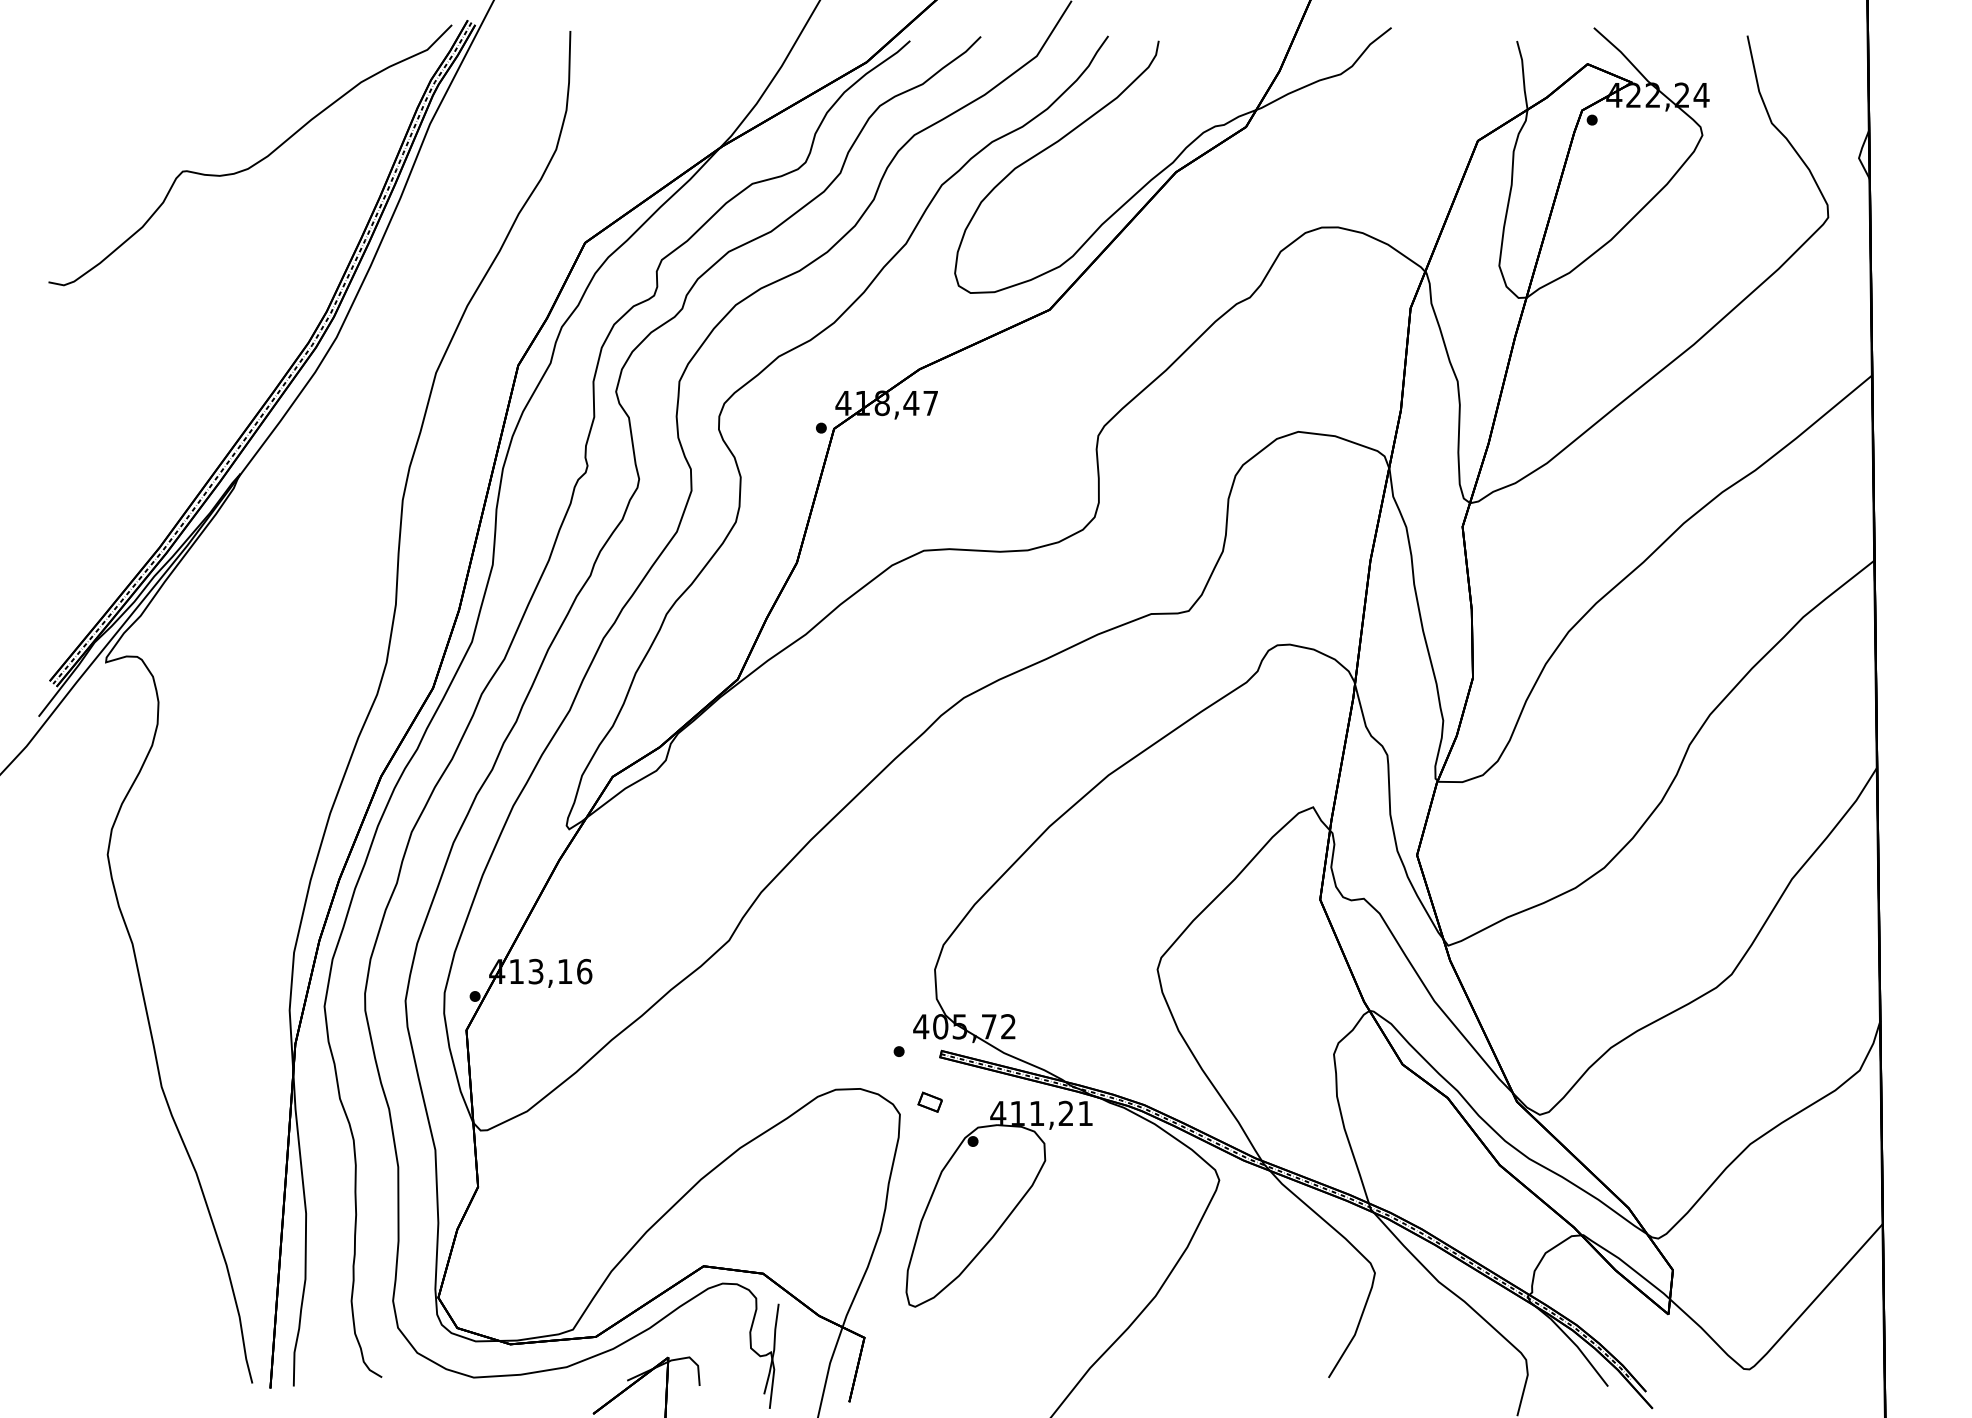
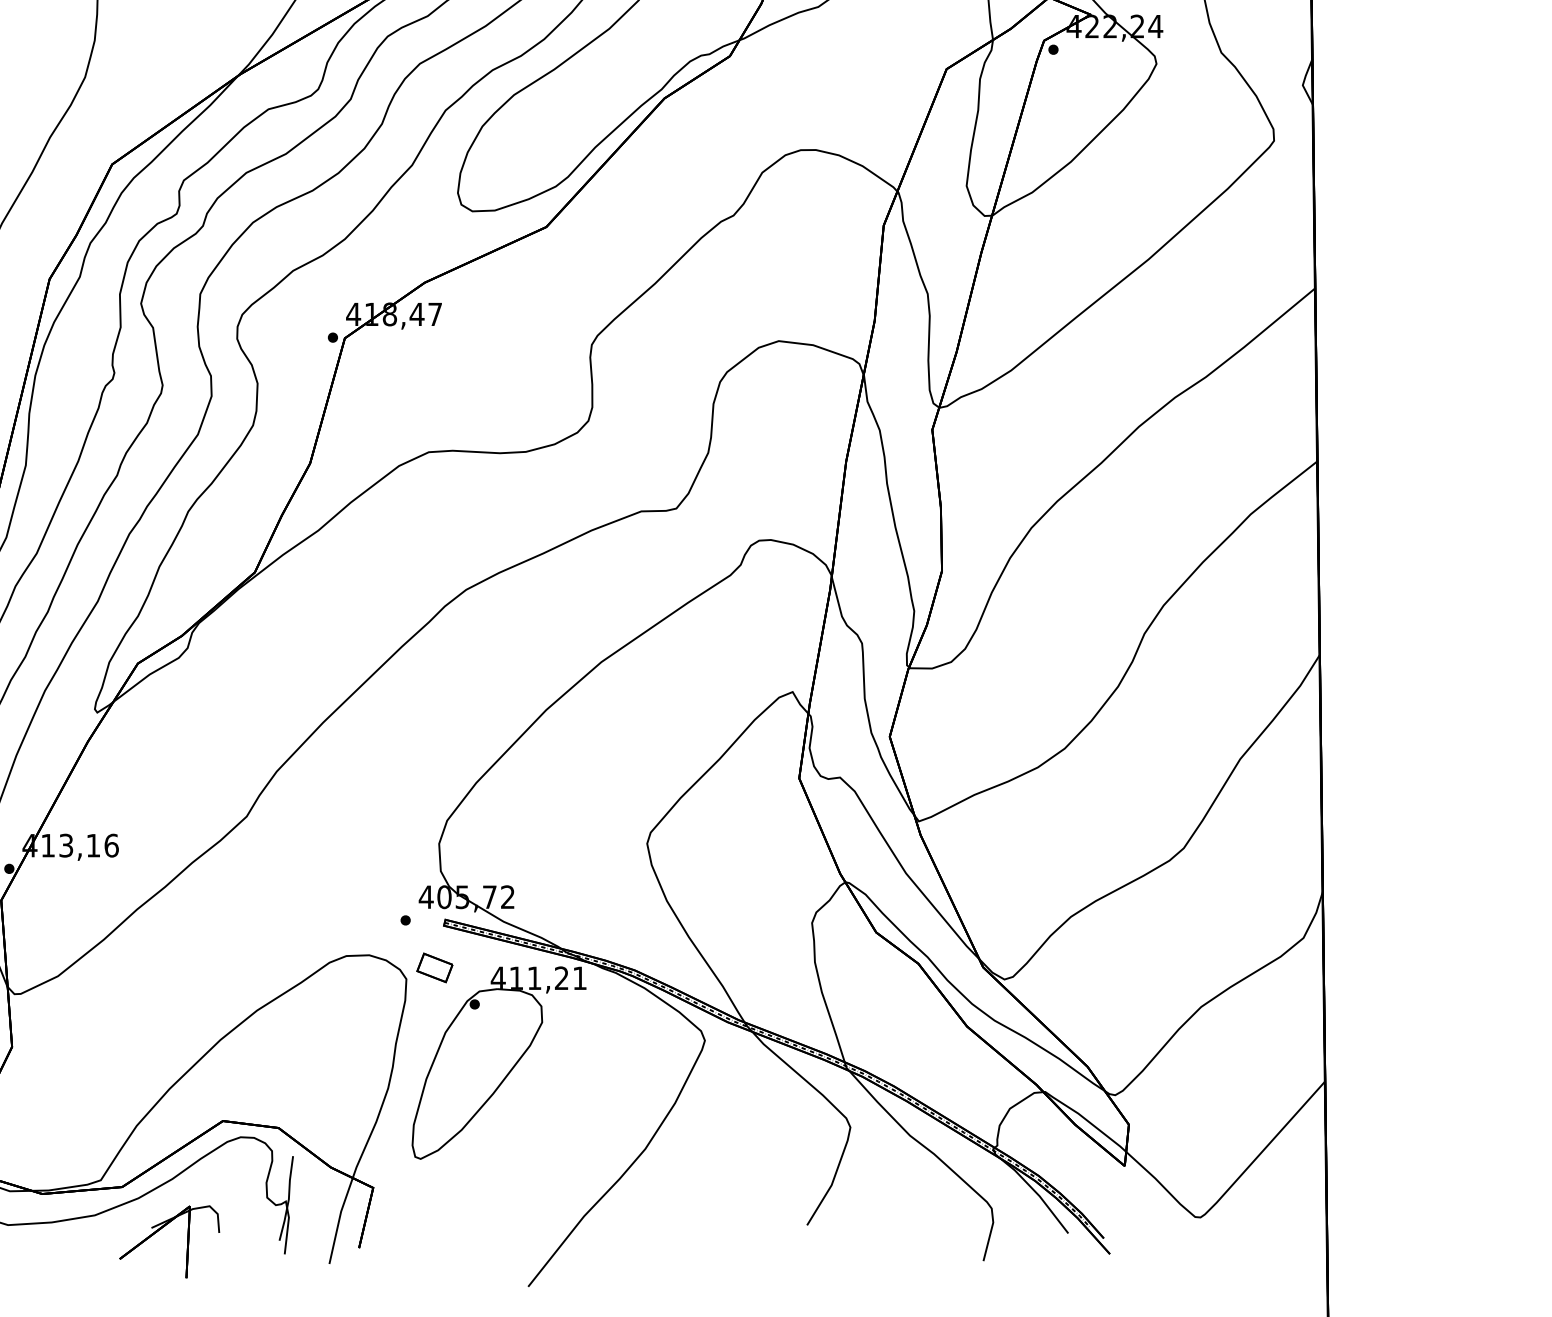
part: (929, 1101) -> (434, 967), size x1.6

